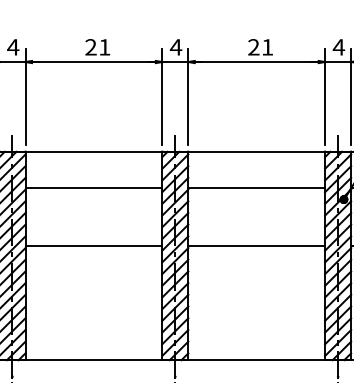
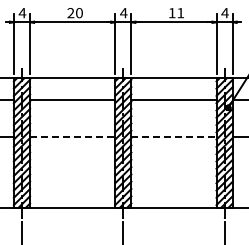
text: (252, 46) -> (171, 12), 21 -> 11
text: (104, 47) -> (79, 13), 21 -> 20
line: (93, 245) -> (72, 136), solid -> dashed
line: (255, 245) -> (173, 136), solid -> dashed

